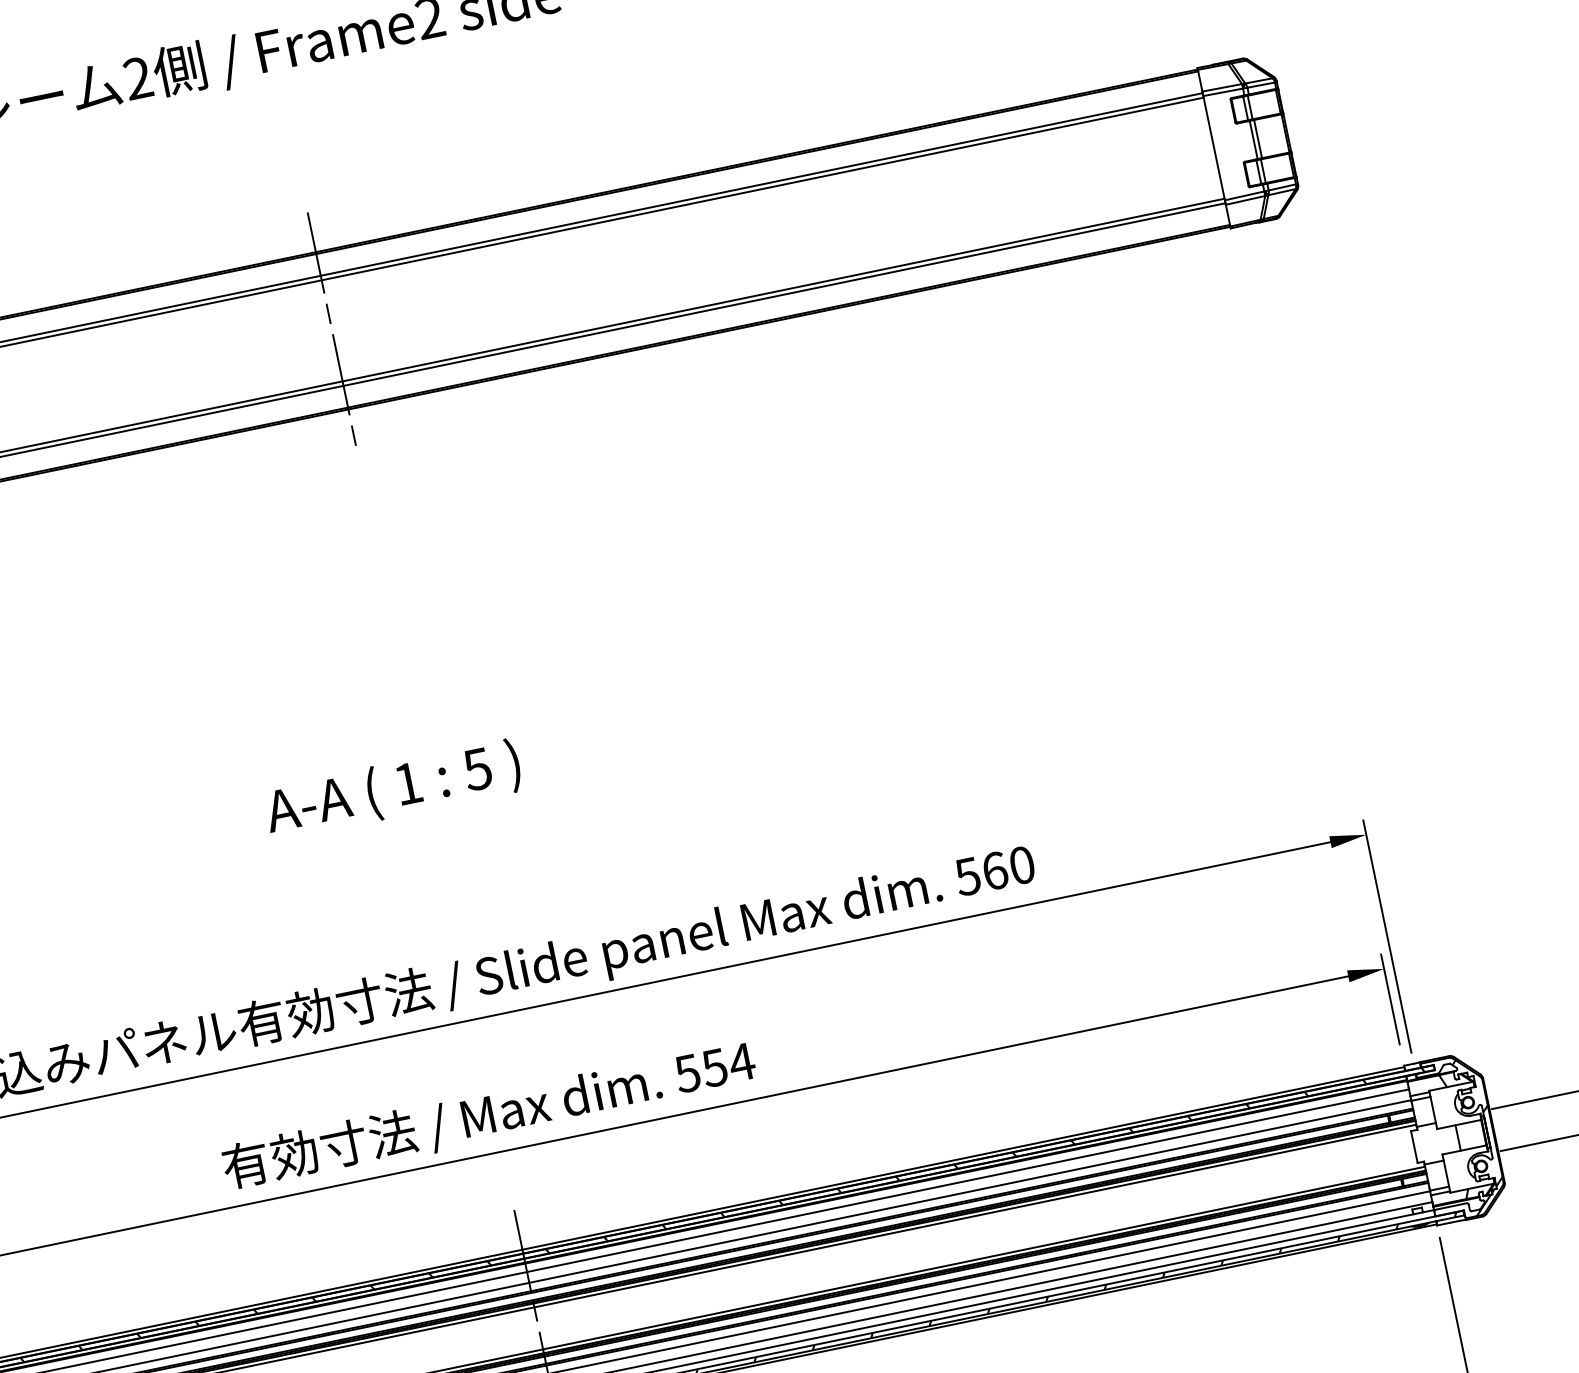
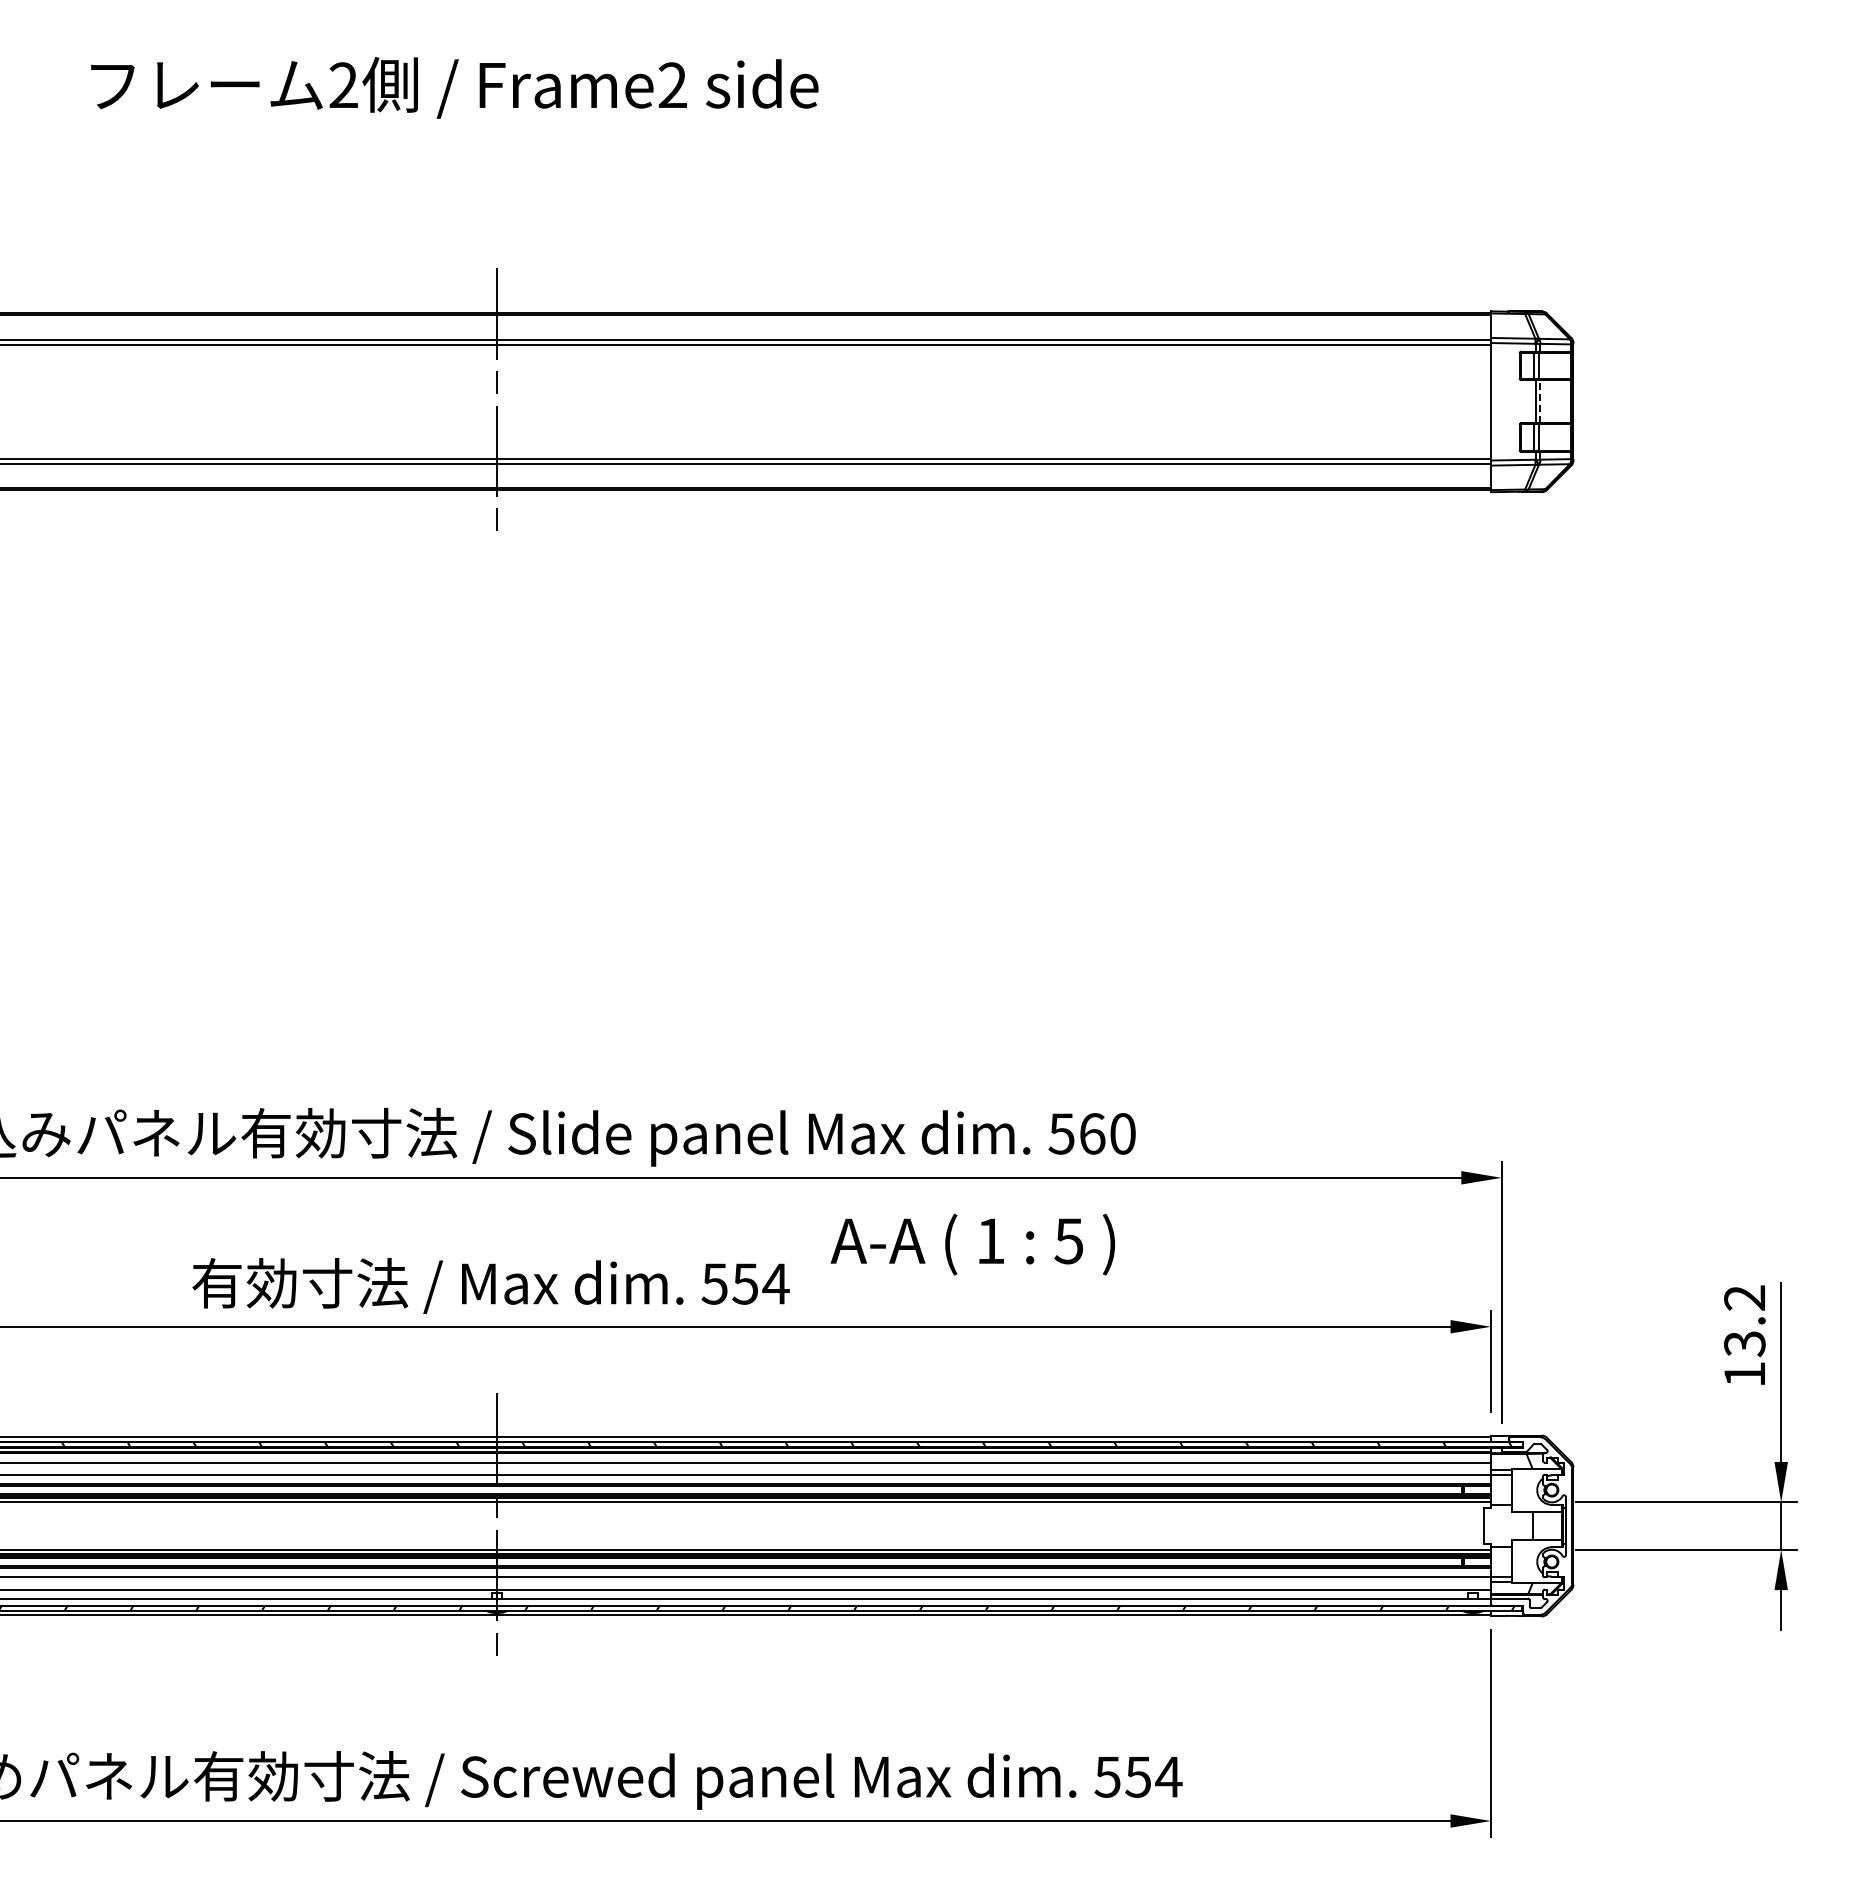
line: (1258, 138) -> (1540, 401), solid -> dashed
text: (392, 789) -> (972, 1244), moved
hatch: (1476, 1135) -> (1553, 1527), removed

